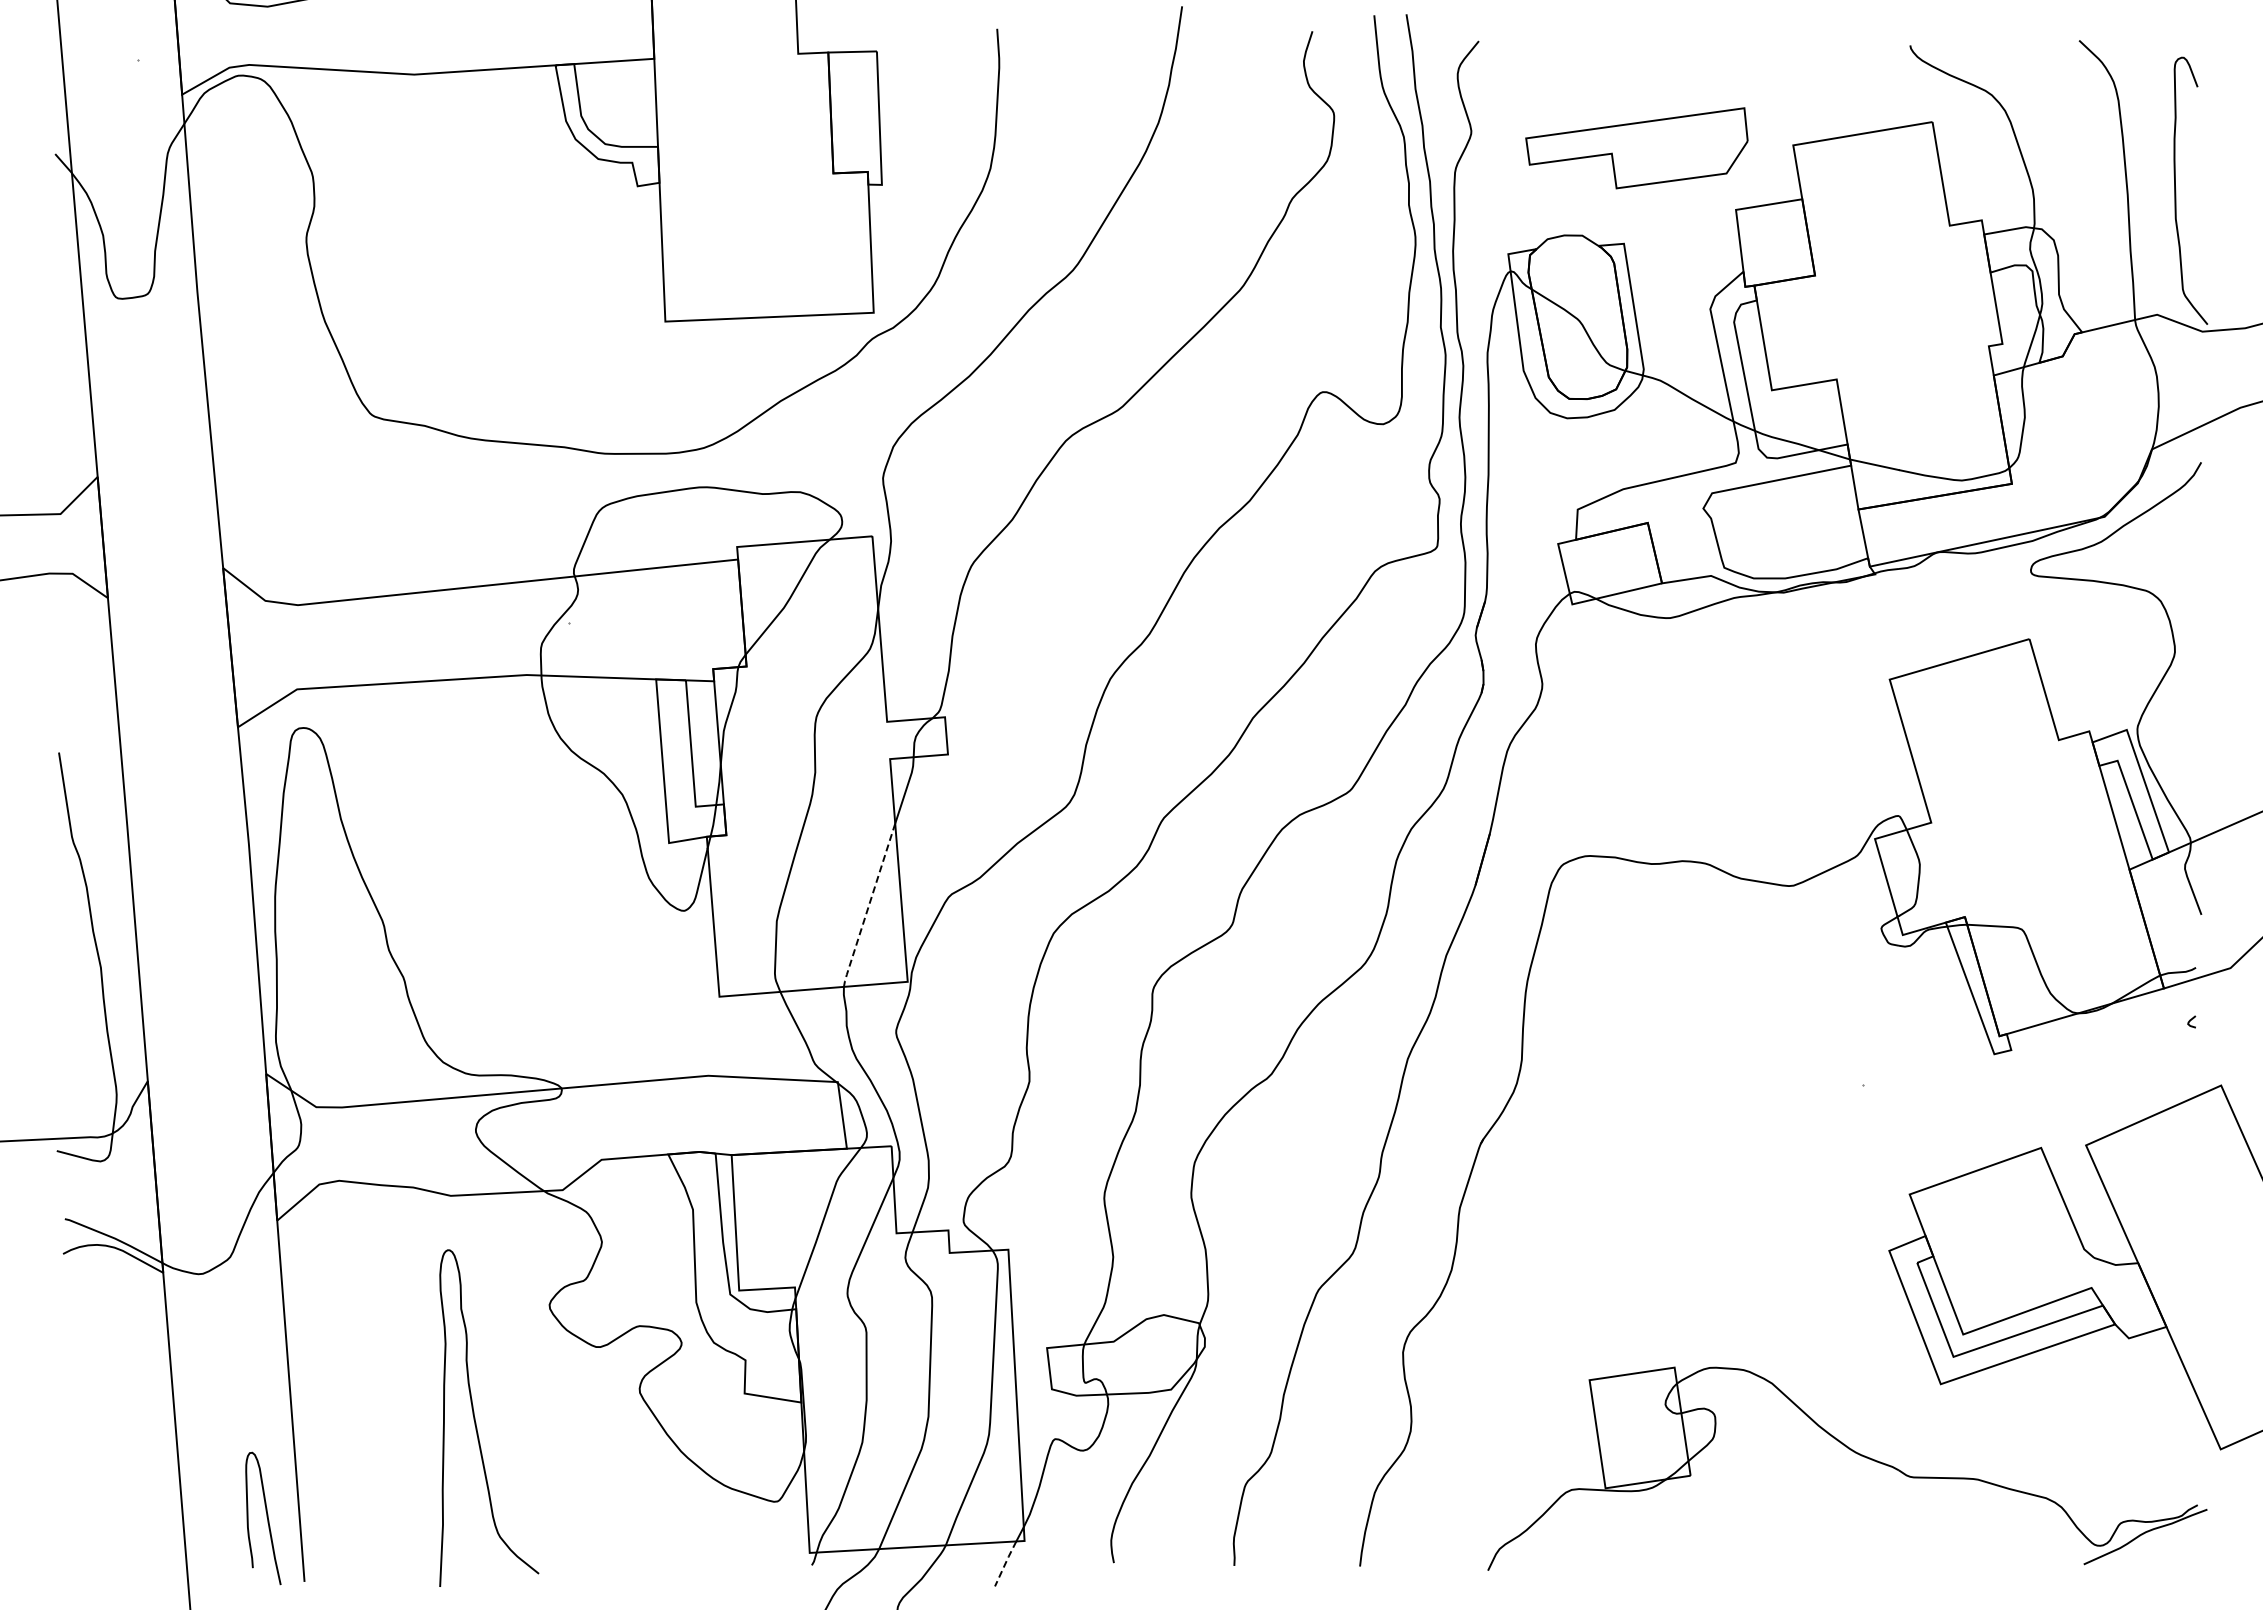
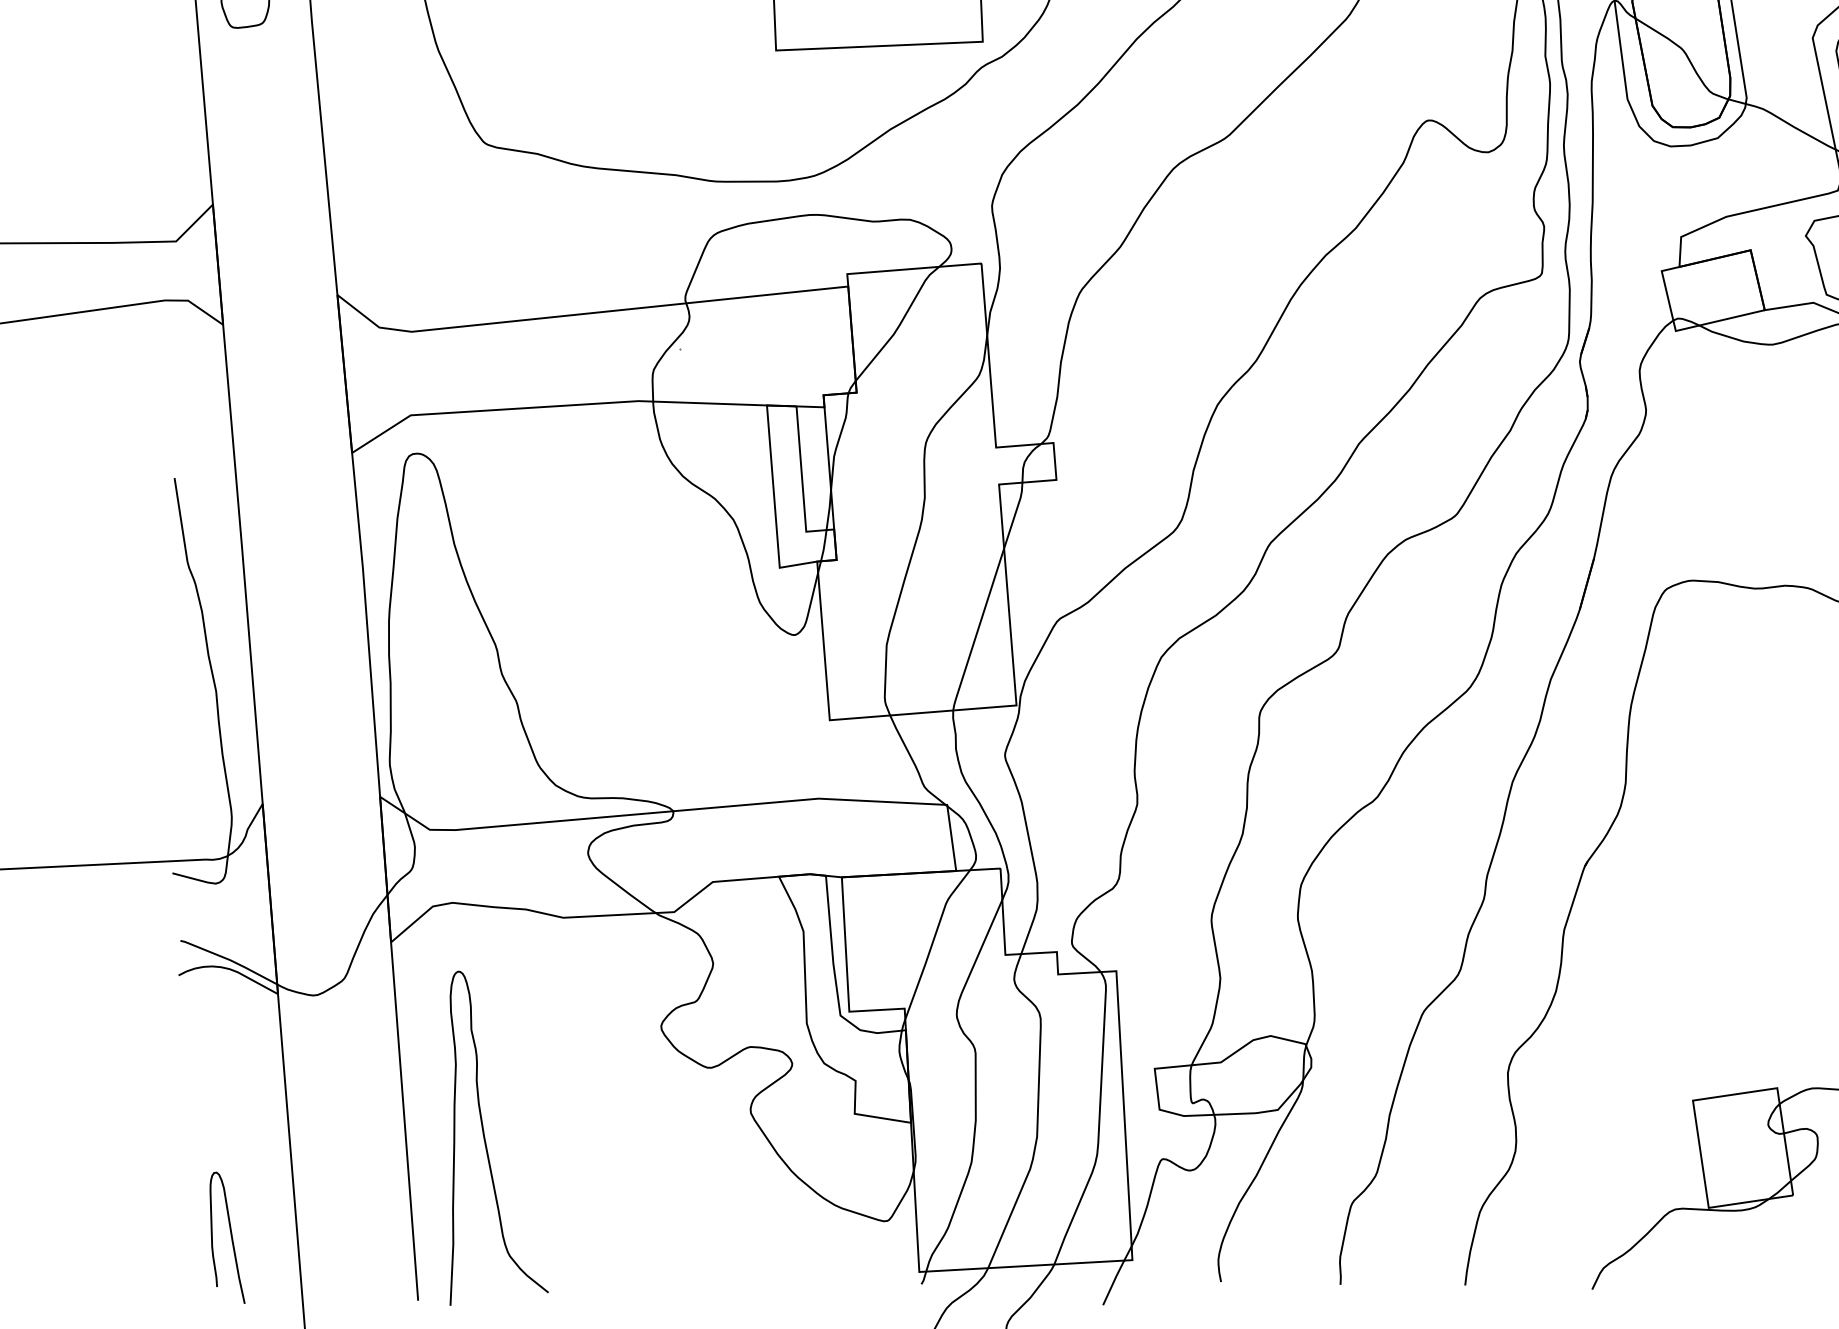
line: (868, 906) -> (977, 630), dashed -> solid
curve: (476, 1422) -> (486, 1142), moved
curve: (266, 1517) -> (230, 1236), moved
line: (1005, 1563) -> (1113, 1282), dashed -> solid

